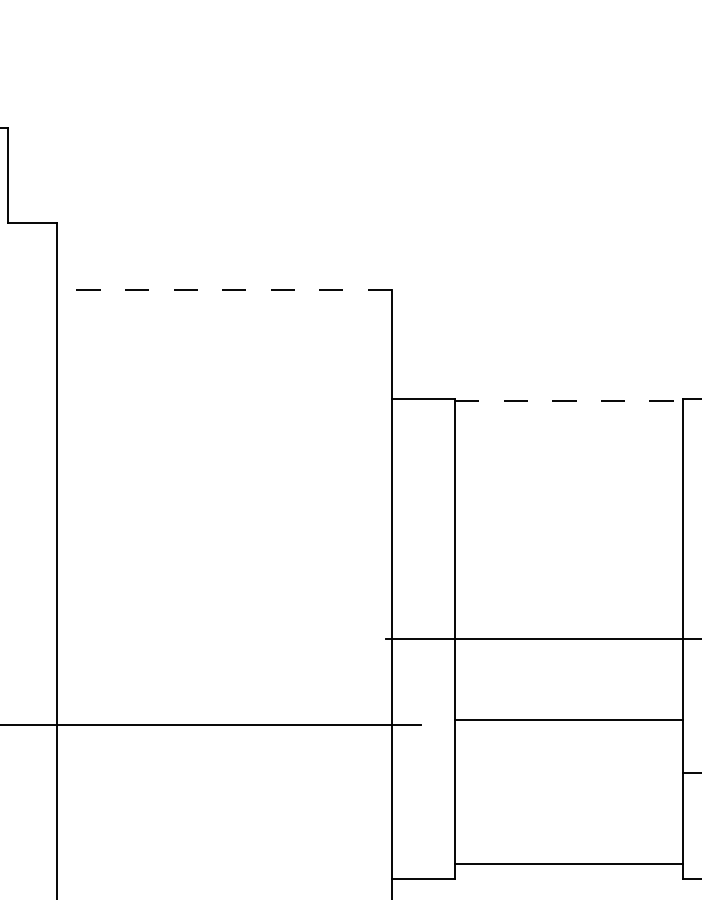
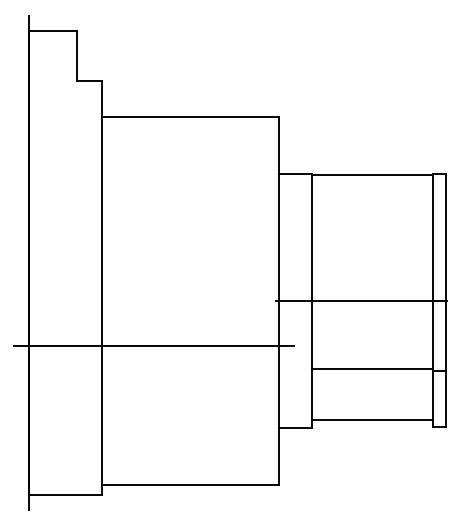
line: (224, 289) -> (190, 116), dashed -> solid
line: (570, 401) -> (373, 175), dashed -> solid
line: (569, 719) -> (372, 368), moved

